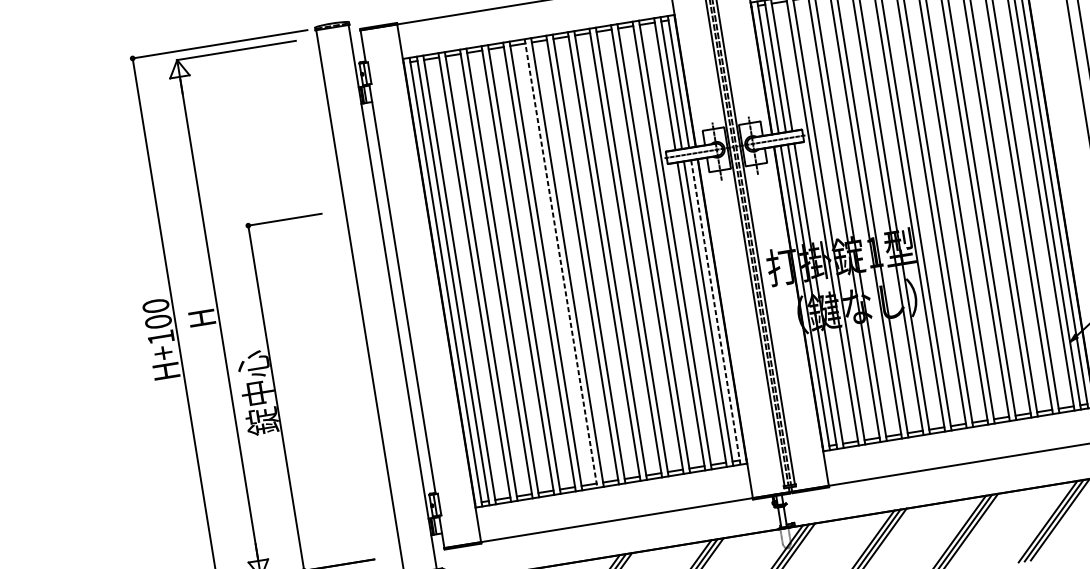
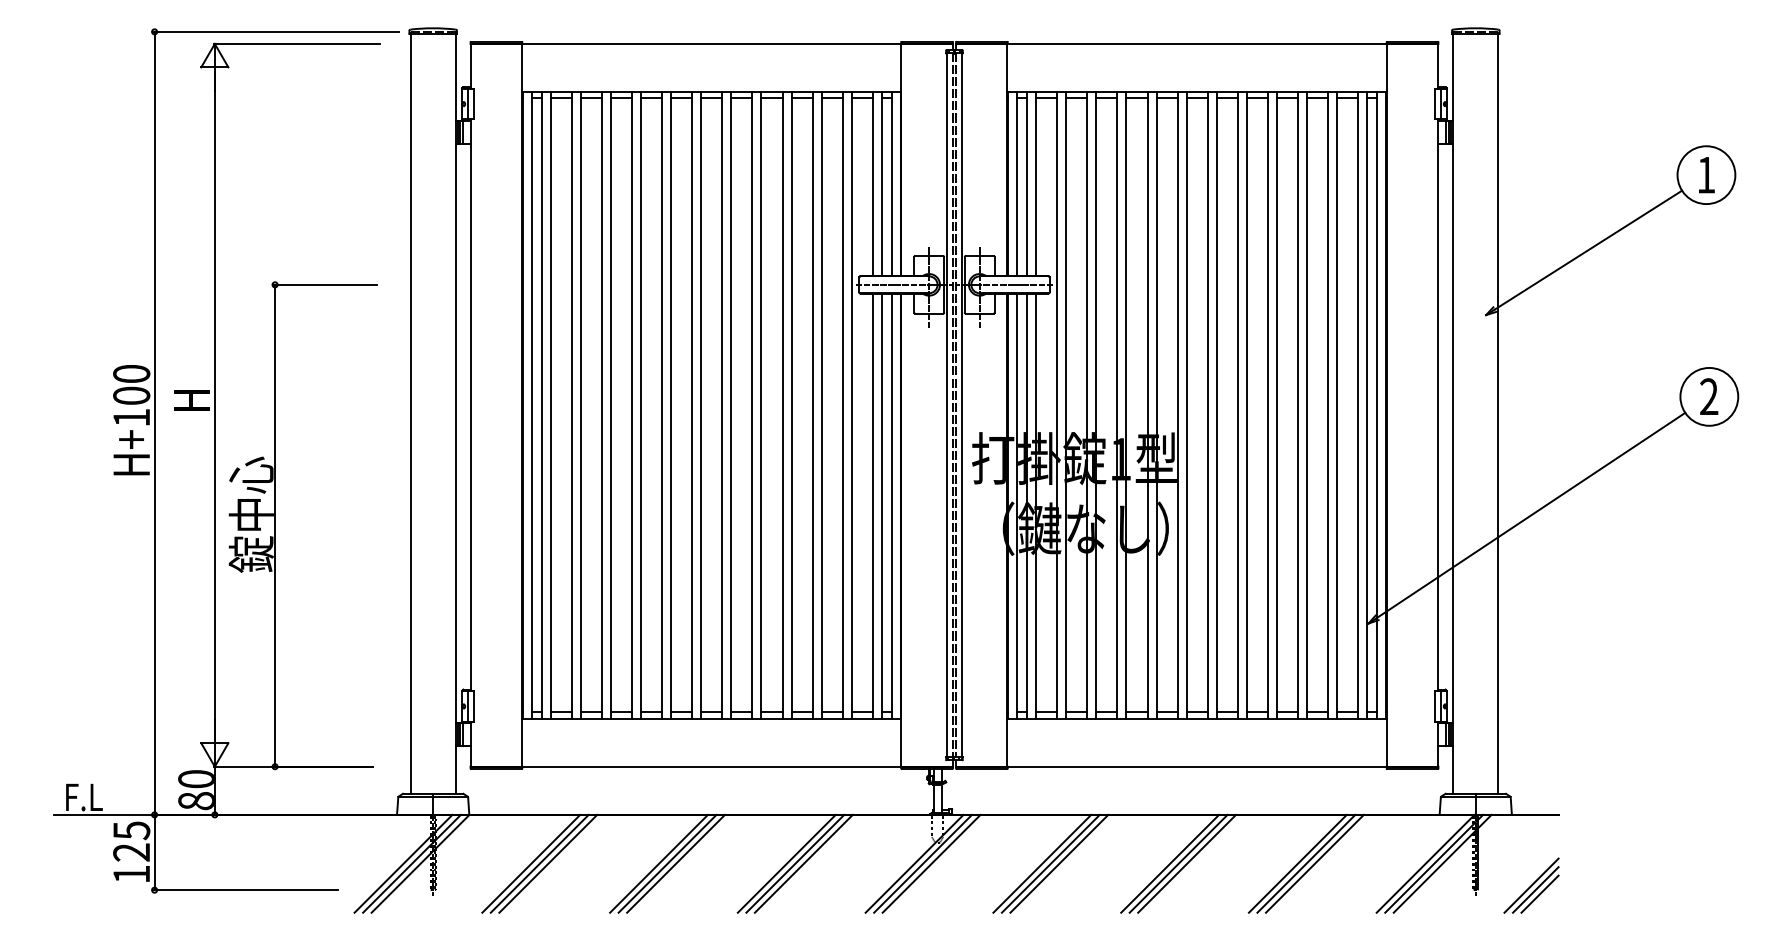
line: (561, 263) -> (692, 405), dashed -> solid
line: (715, 312) -> (891, 506), dashed -> solid

